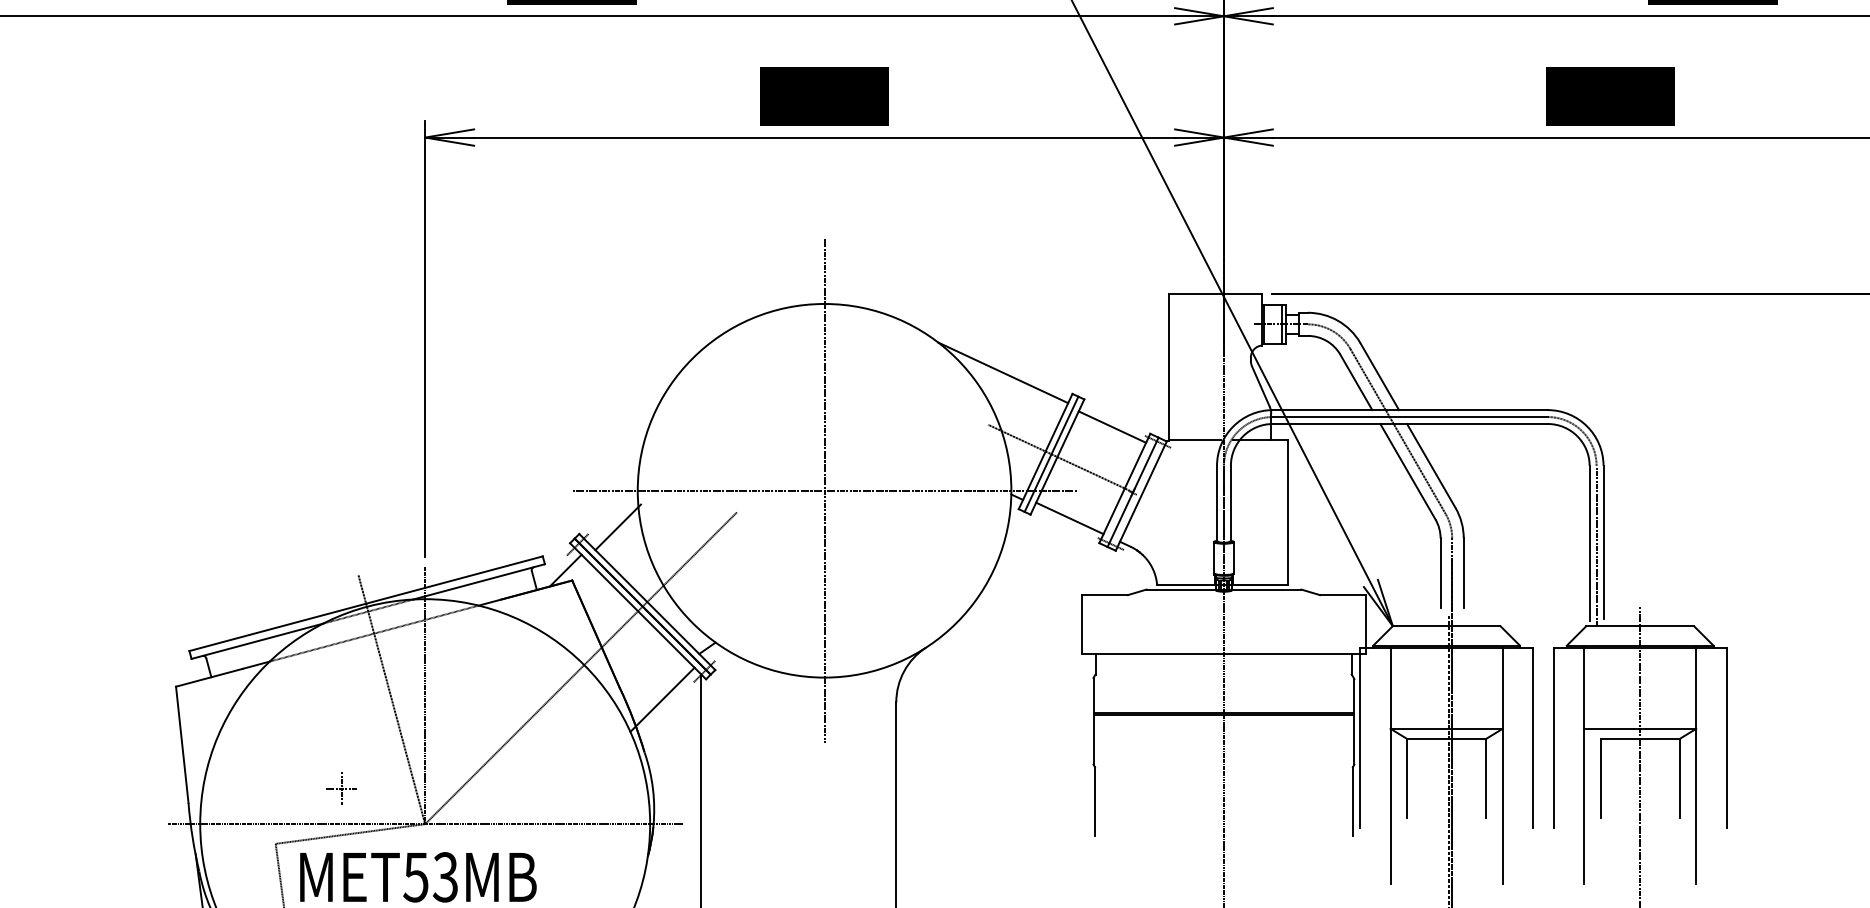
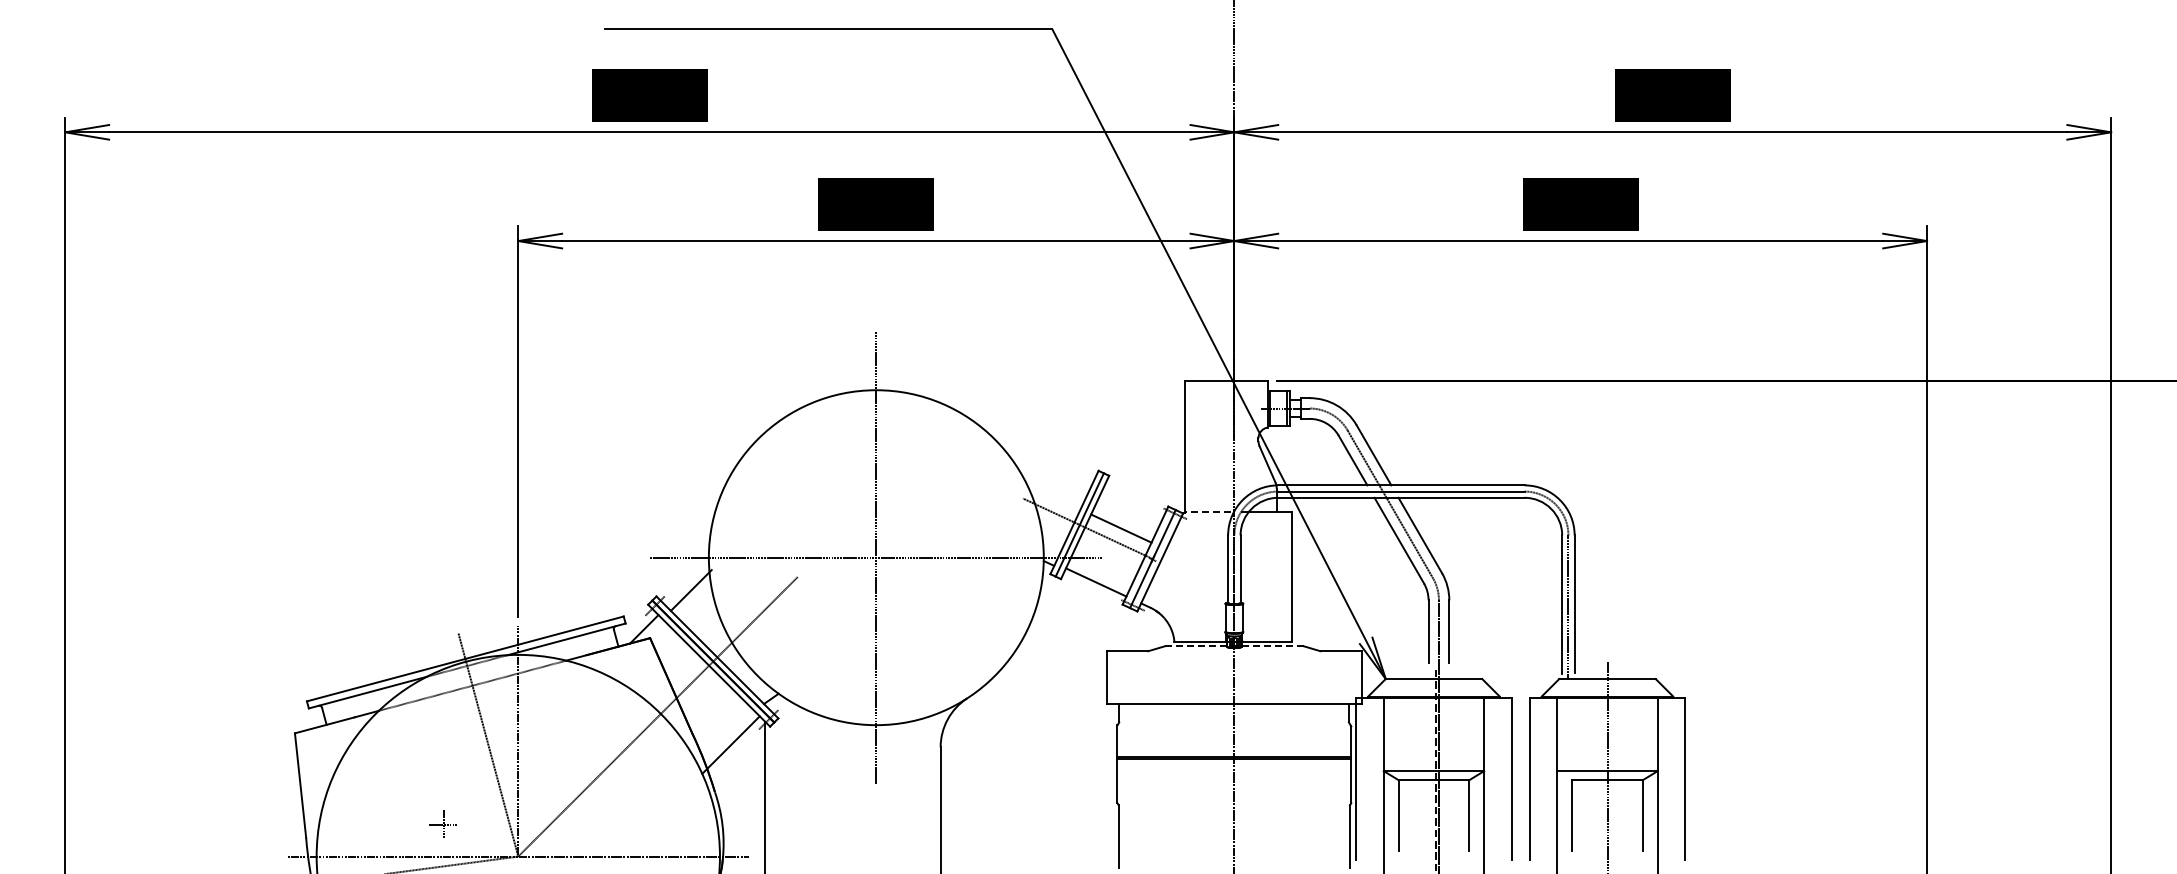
line: (1003, 372) -> (1036, 451), removed
line: (1112, 426) -> (1121, 528), moved
line: (1193, 440) -> (1207, 512), solid -> dashed
line: (1224, 589) -> (1234, 646), solid -> dashed

